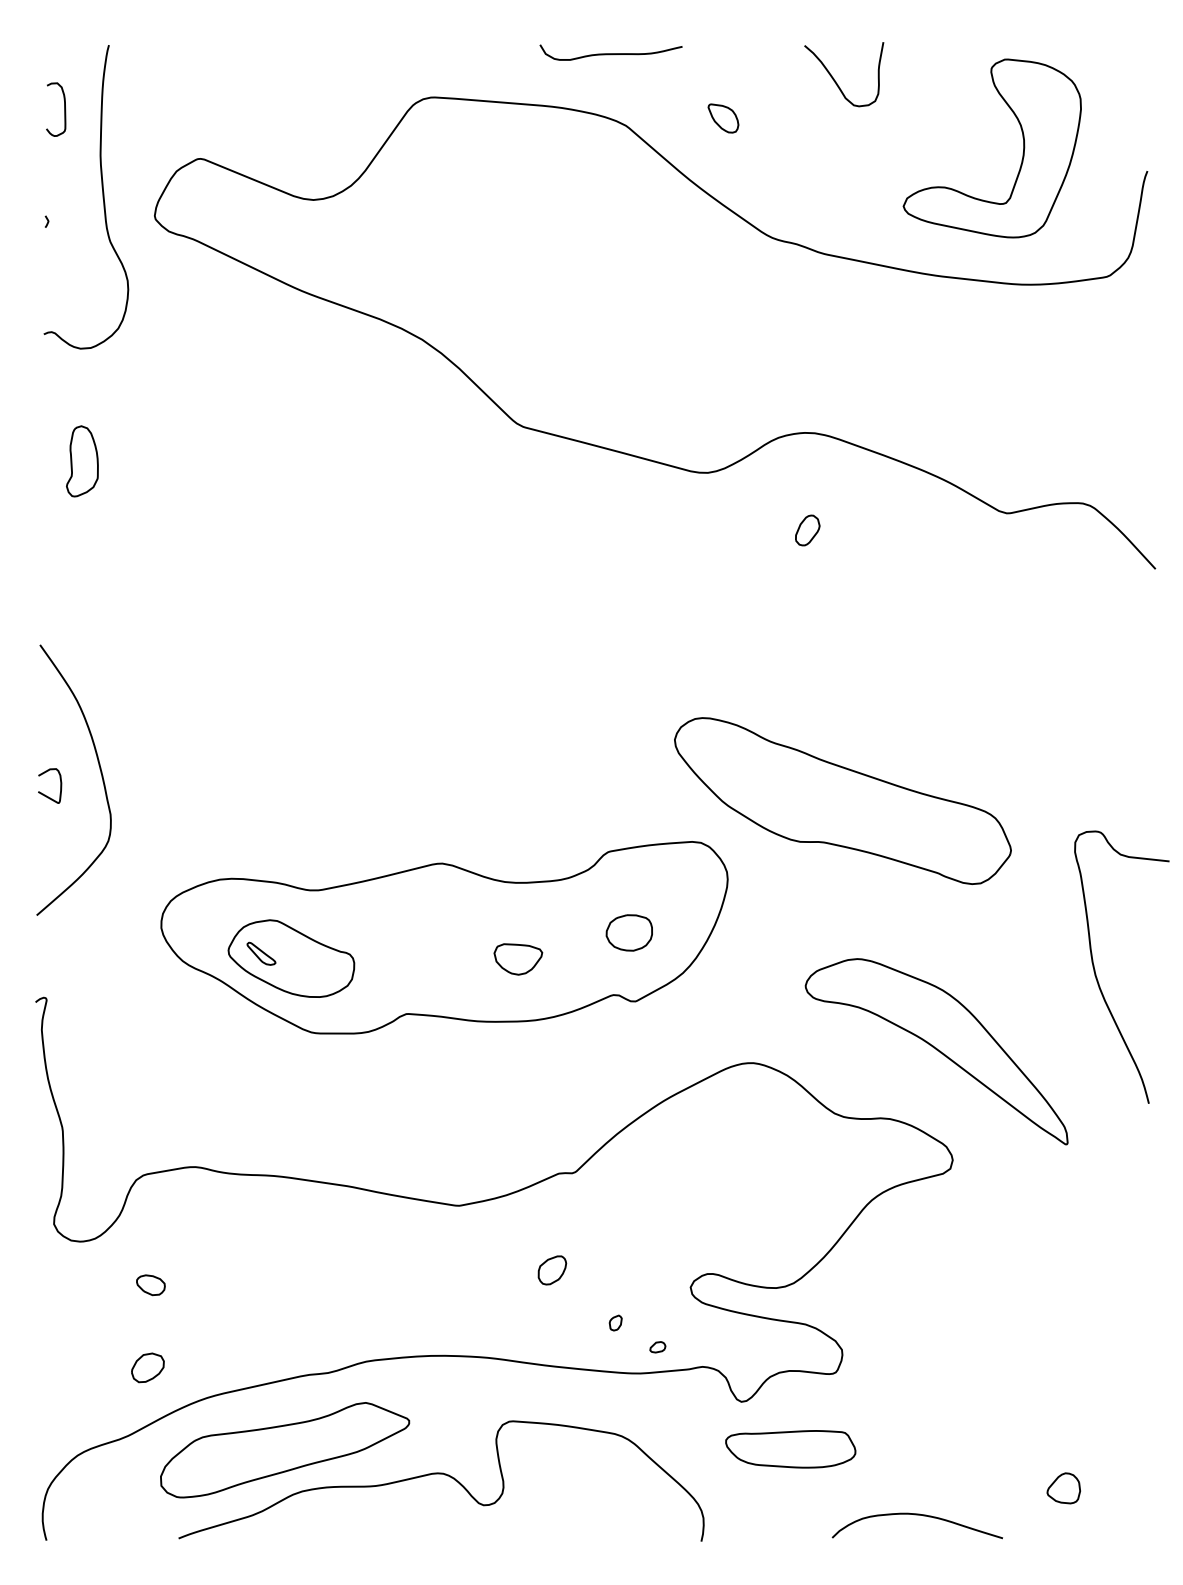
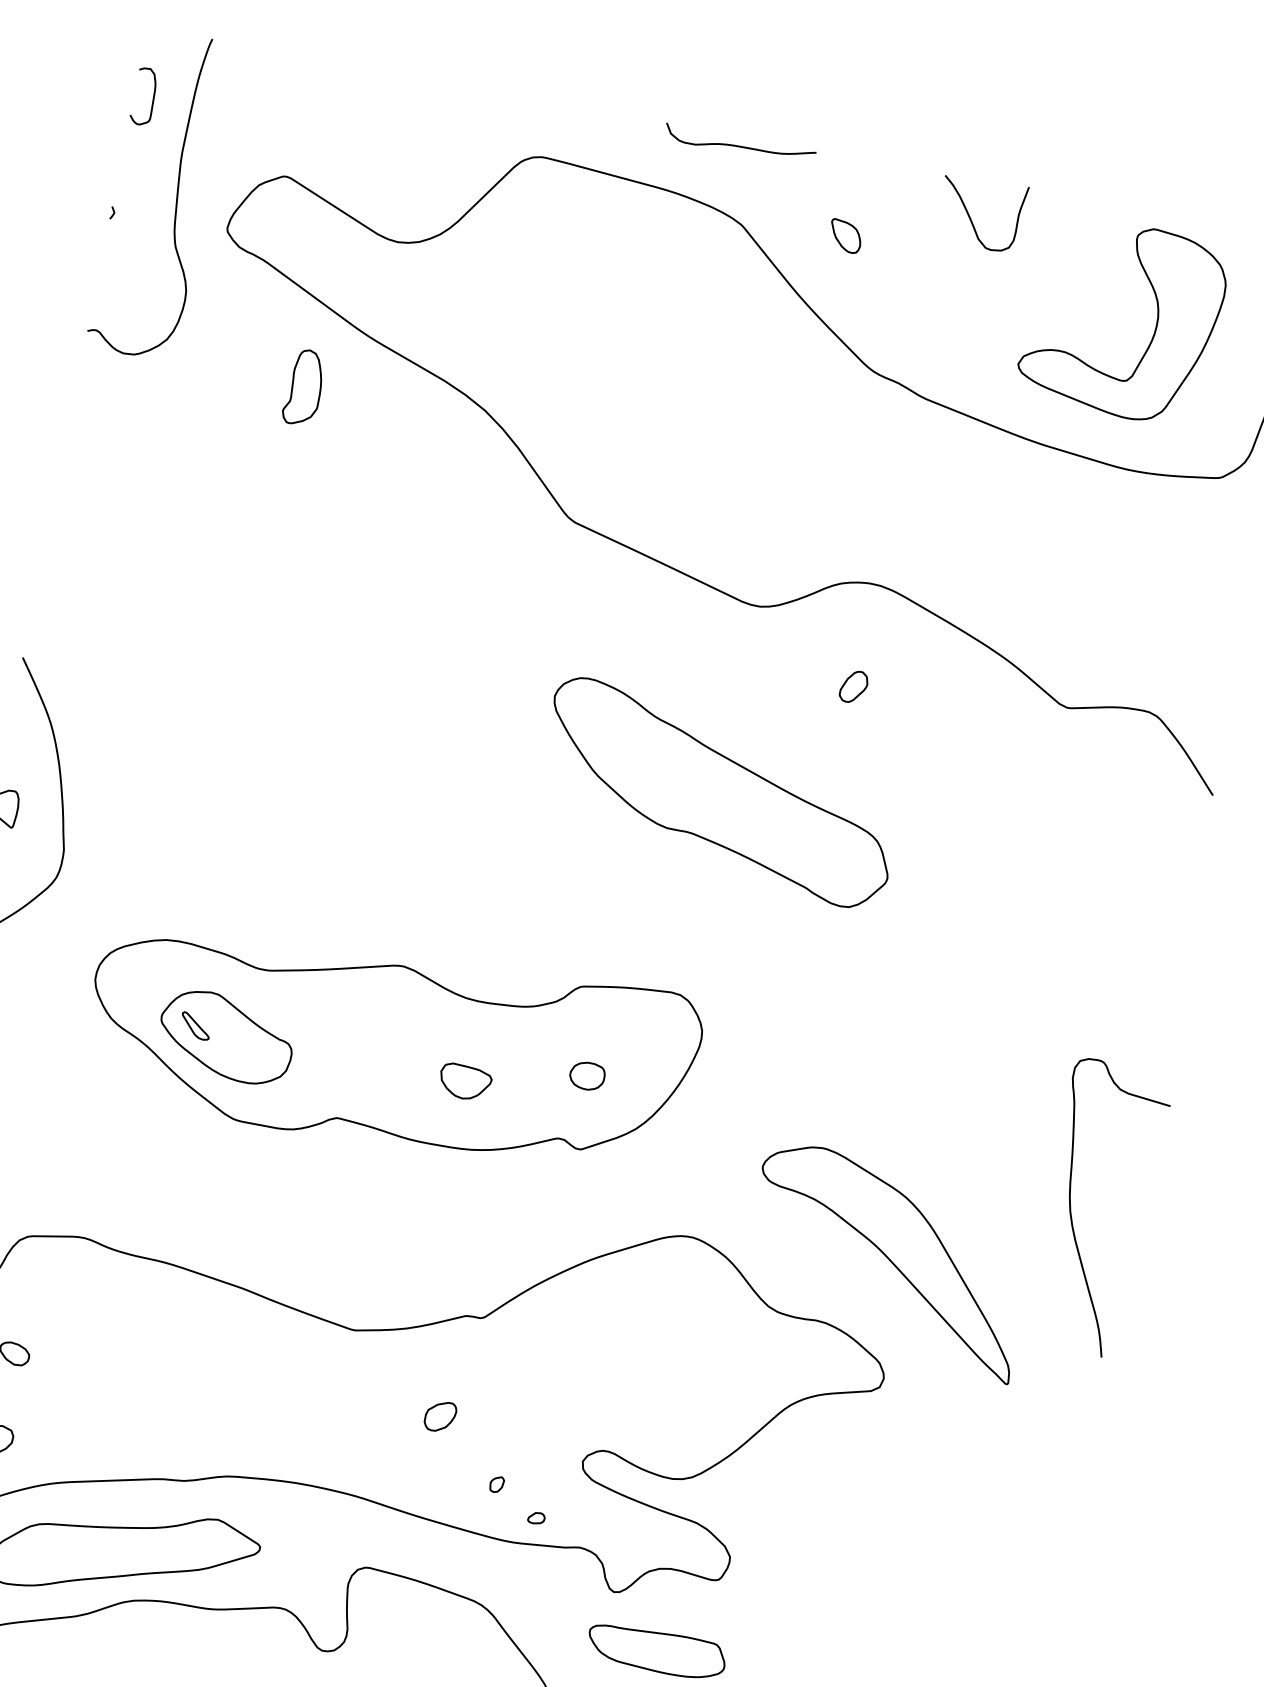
part: (82, 461) -> (304, 387), moved
part: (842, 800) -> (719, 792), moved
part: (628, 932) -> (586, 1075), size x0.7

